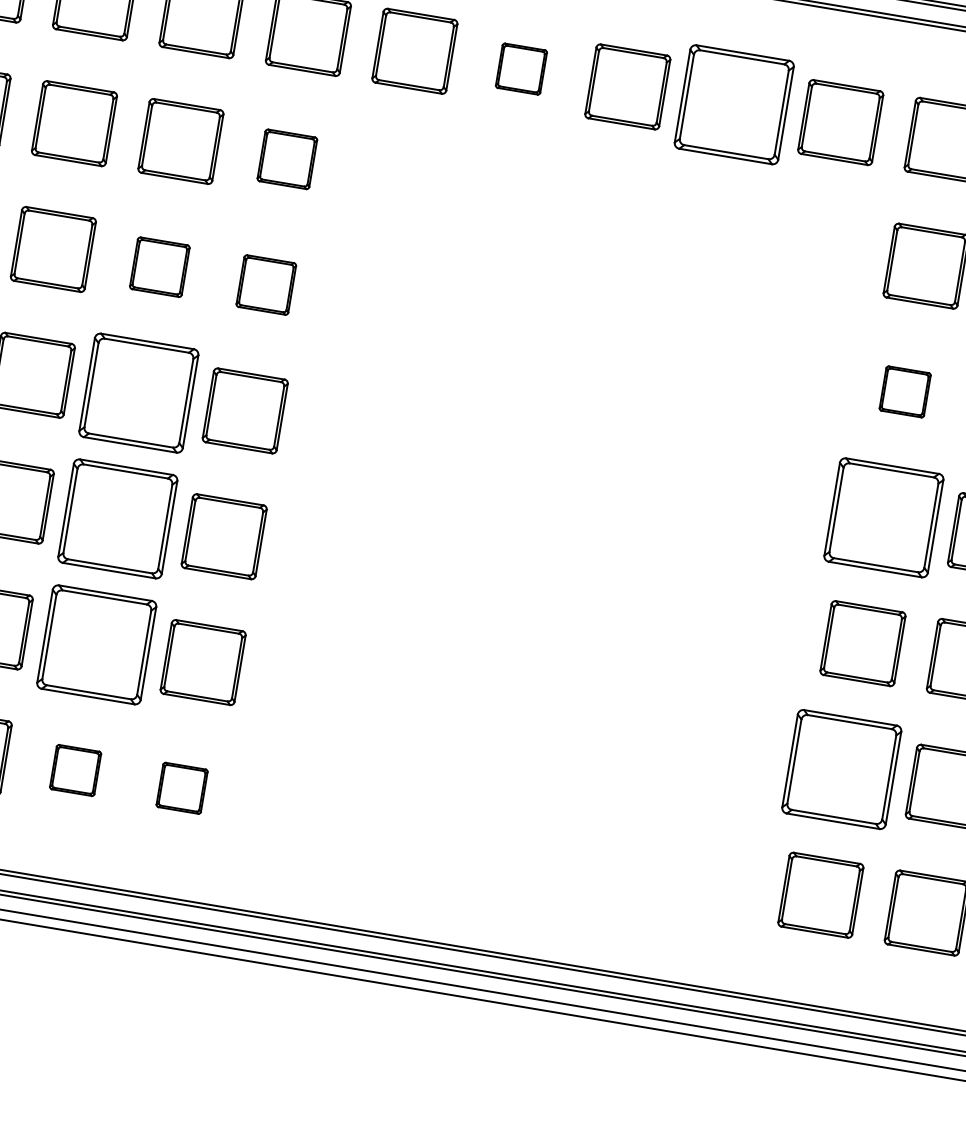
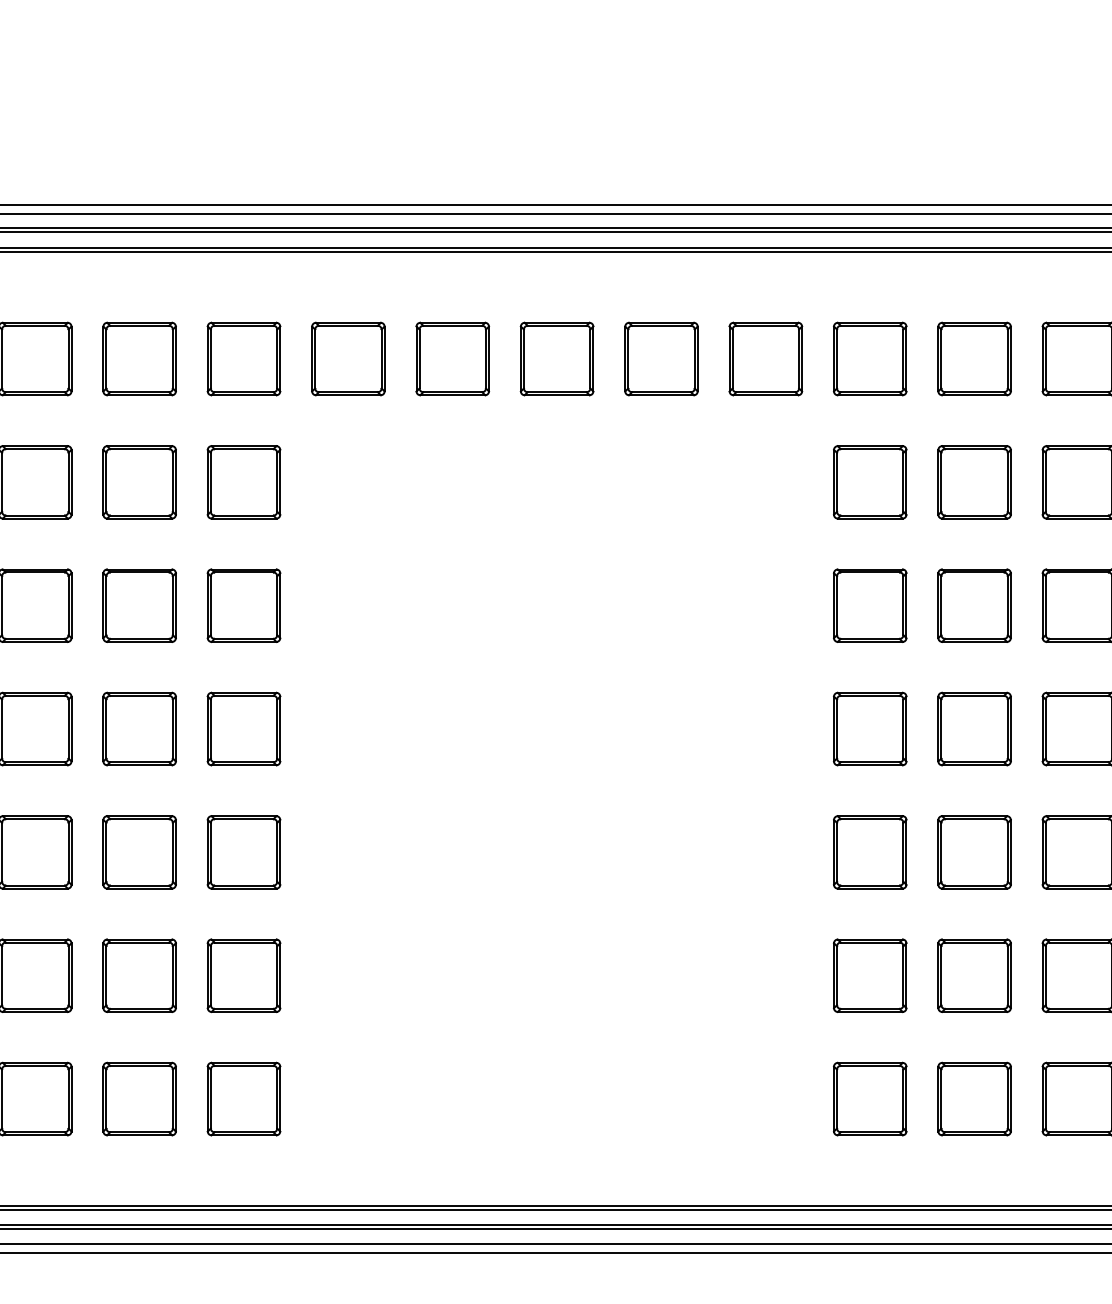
part: (521, 68) -> (452, 358), size x1.67
part: (734, 104) -> (661, 358), size x0.71
part: (286, 159) -> (243, 482), size x1.43
part: (159, 267) -> (139, 605), size x1.43
part: (265, 284) -> (243, 605), size x1.43
part: (905, 391) -> (870, 605), size x1.67
part: (138, 392) -> (139, 728), size x0.71
part: (884, 517) -> (870, 728), size x0.71
part: (117, 519) -> (139, 852), size x0.71
part: (96, 644) -> (139, 975), size x0.71
part: (75, 769) -> (139, 1098), size x1.67
part: (842, 769) -> (870, 975), size x0.71
part: (181, 787) -> (243, 1098), size x1.67

